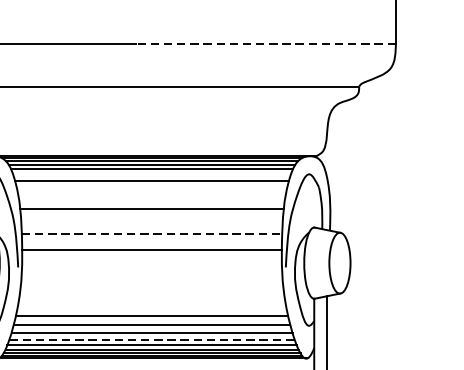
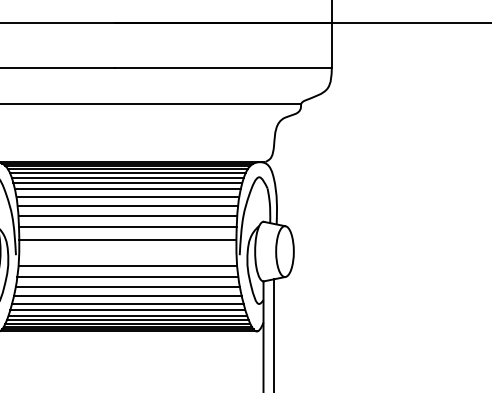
line: (266, 44) -> (223, 68), dashed -> solid
line: (151, 174) -> (127, 177), added
line: (151, 188) -> (127, 189), added
line: (151, 198) -> (127, 197), added
line: (151, 221) -> (127, 216), added
line: (151, 234) -> (127, 227), dashed -> solid
line: (151, 279) -> (127, 265), added
line: (151, 292) -> (127, 276), added
line: (151, 304) -> (127, 286), added
line: (152, 339) -> (128, 315), dashed -> solid

